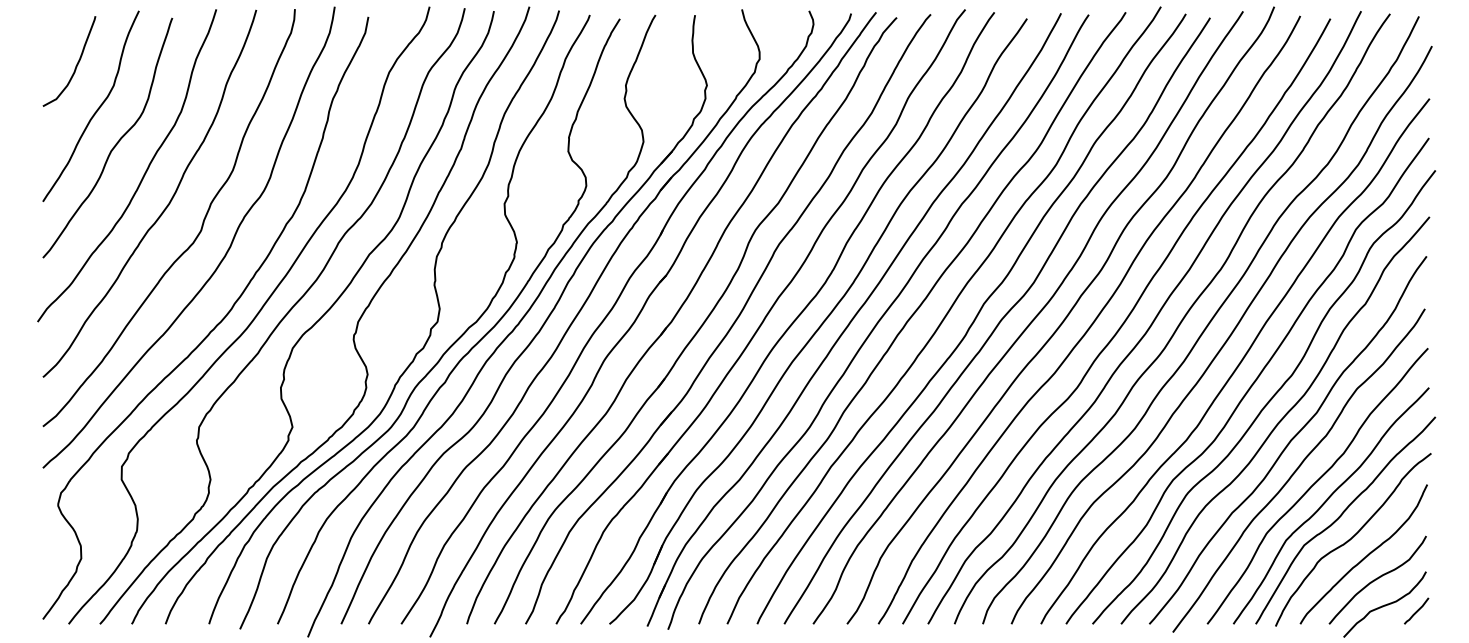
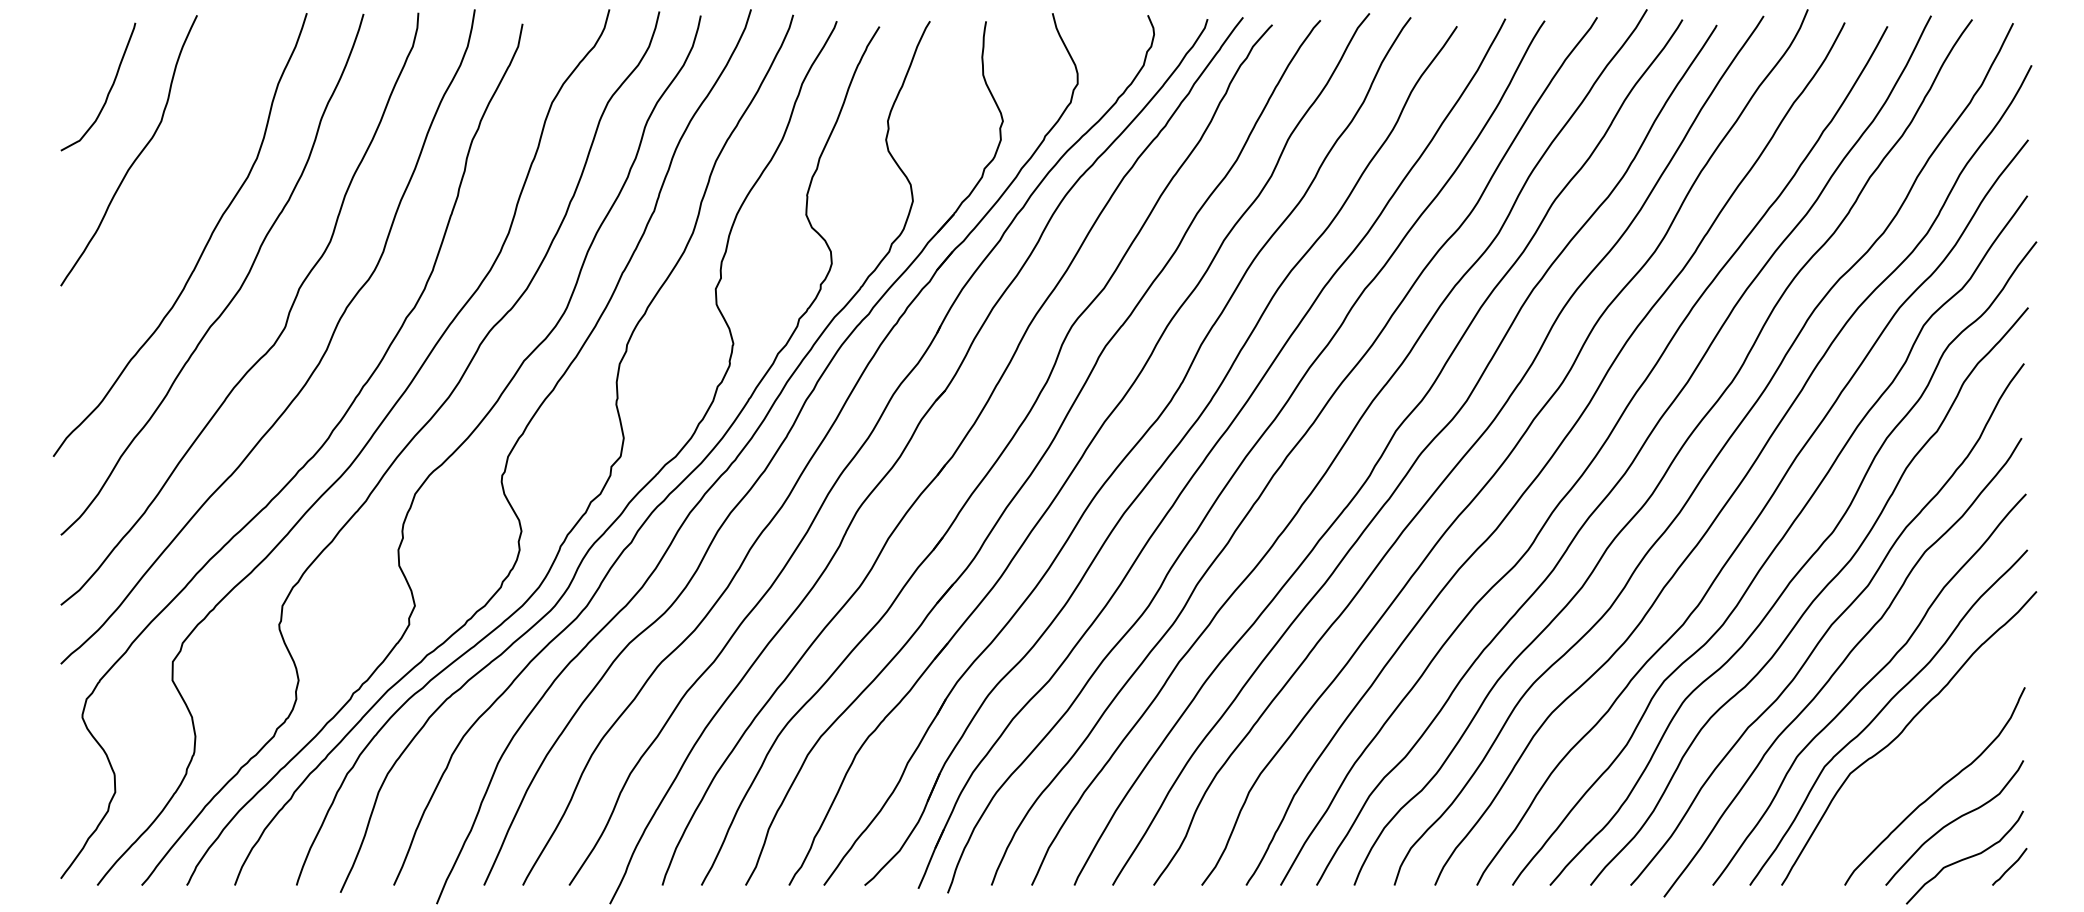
curve: (116, 142) -> (165, 202), removed
curve: (1352, 538) -> (1918, 763), removed

